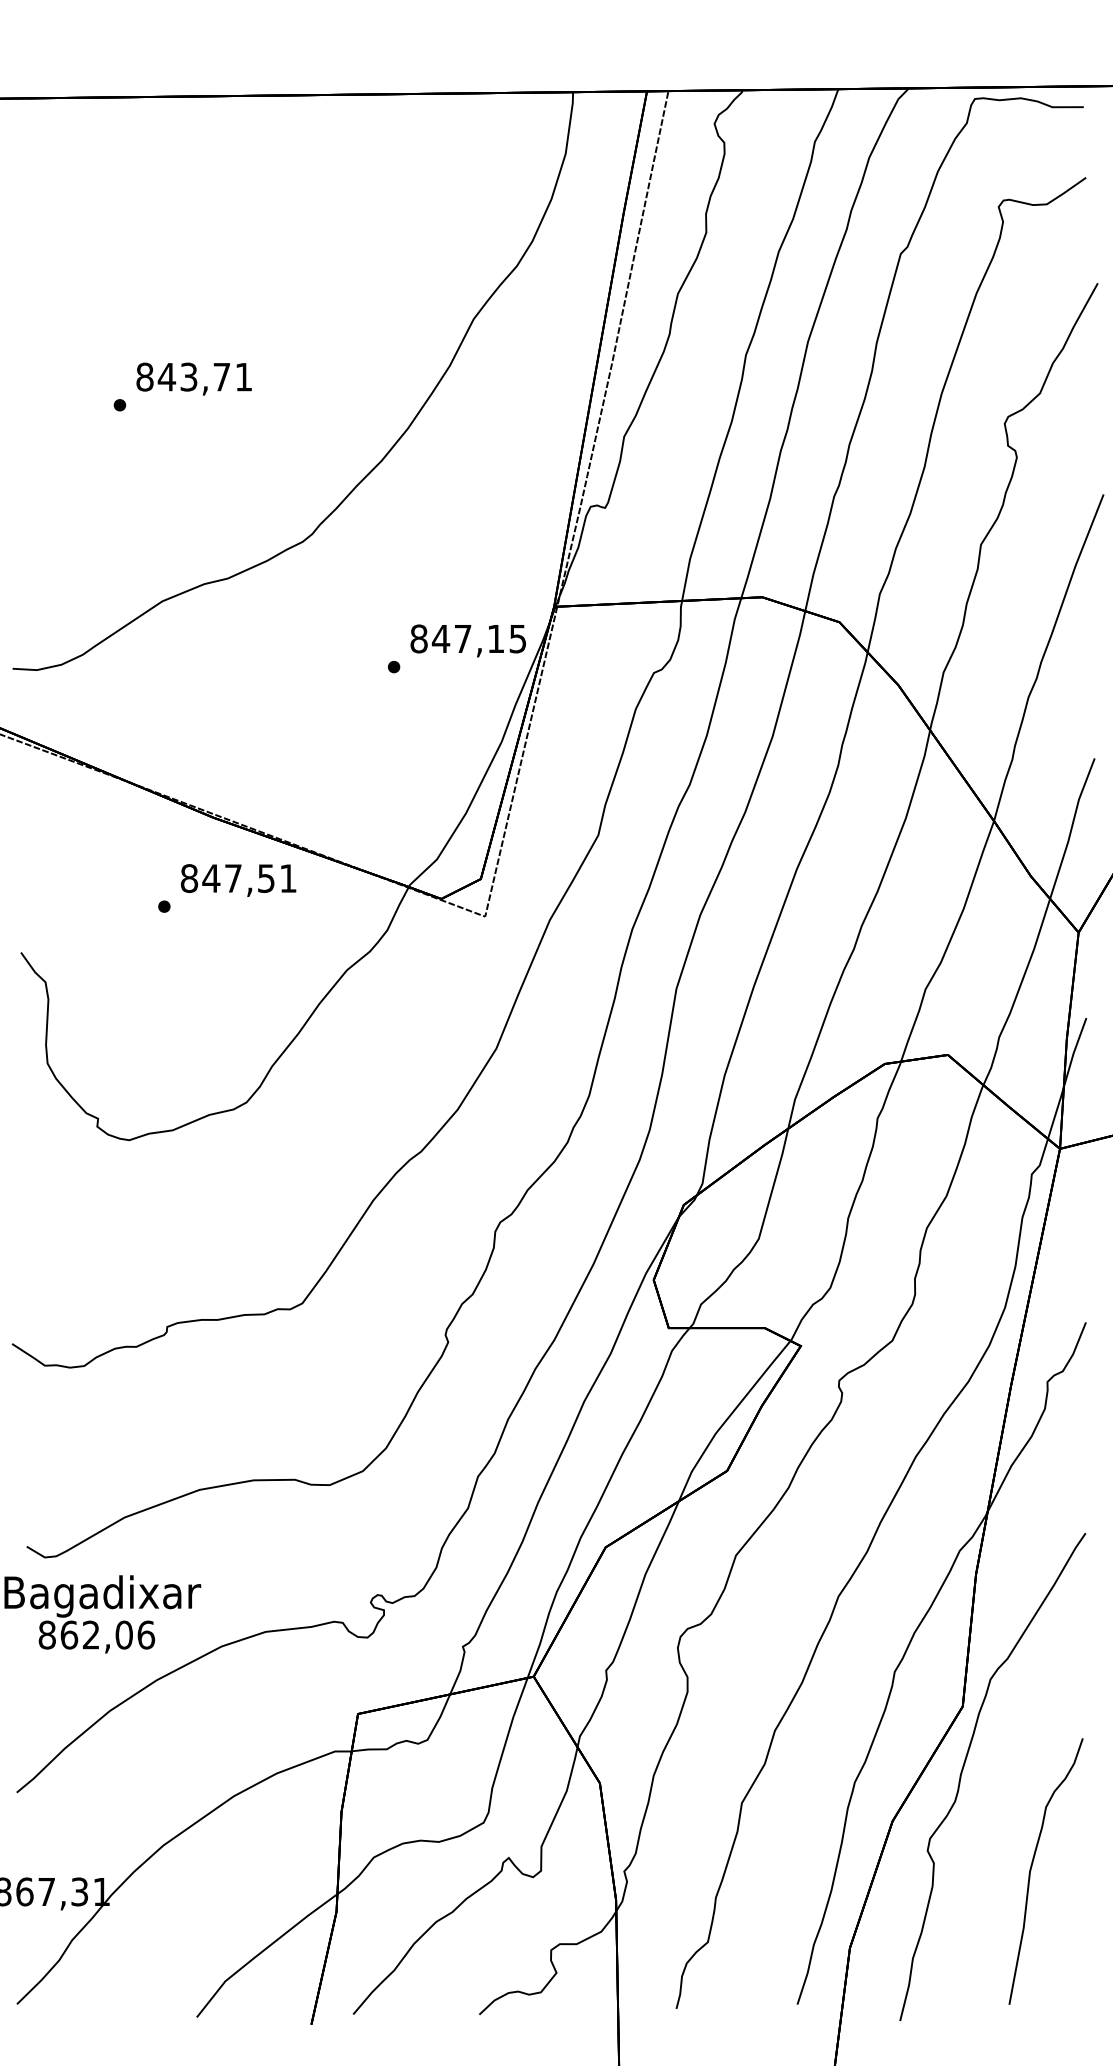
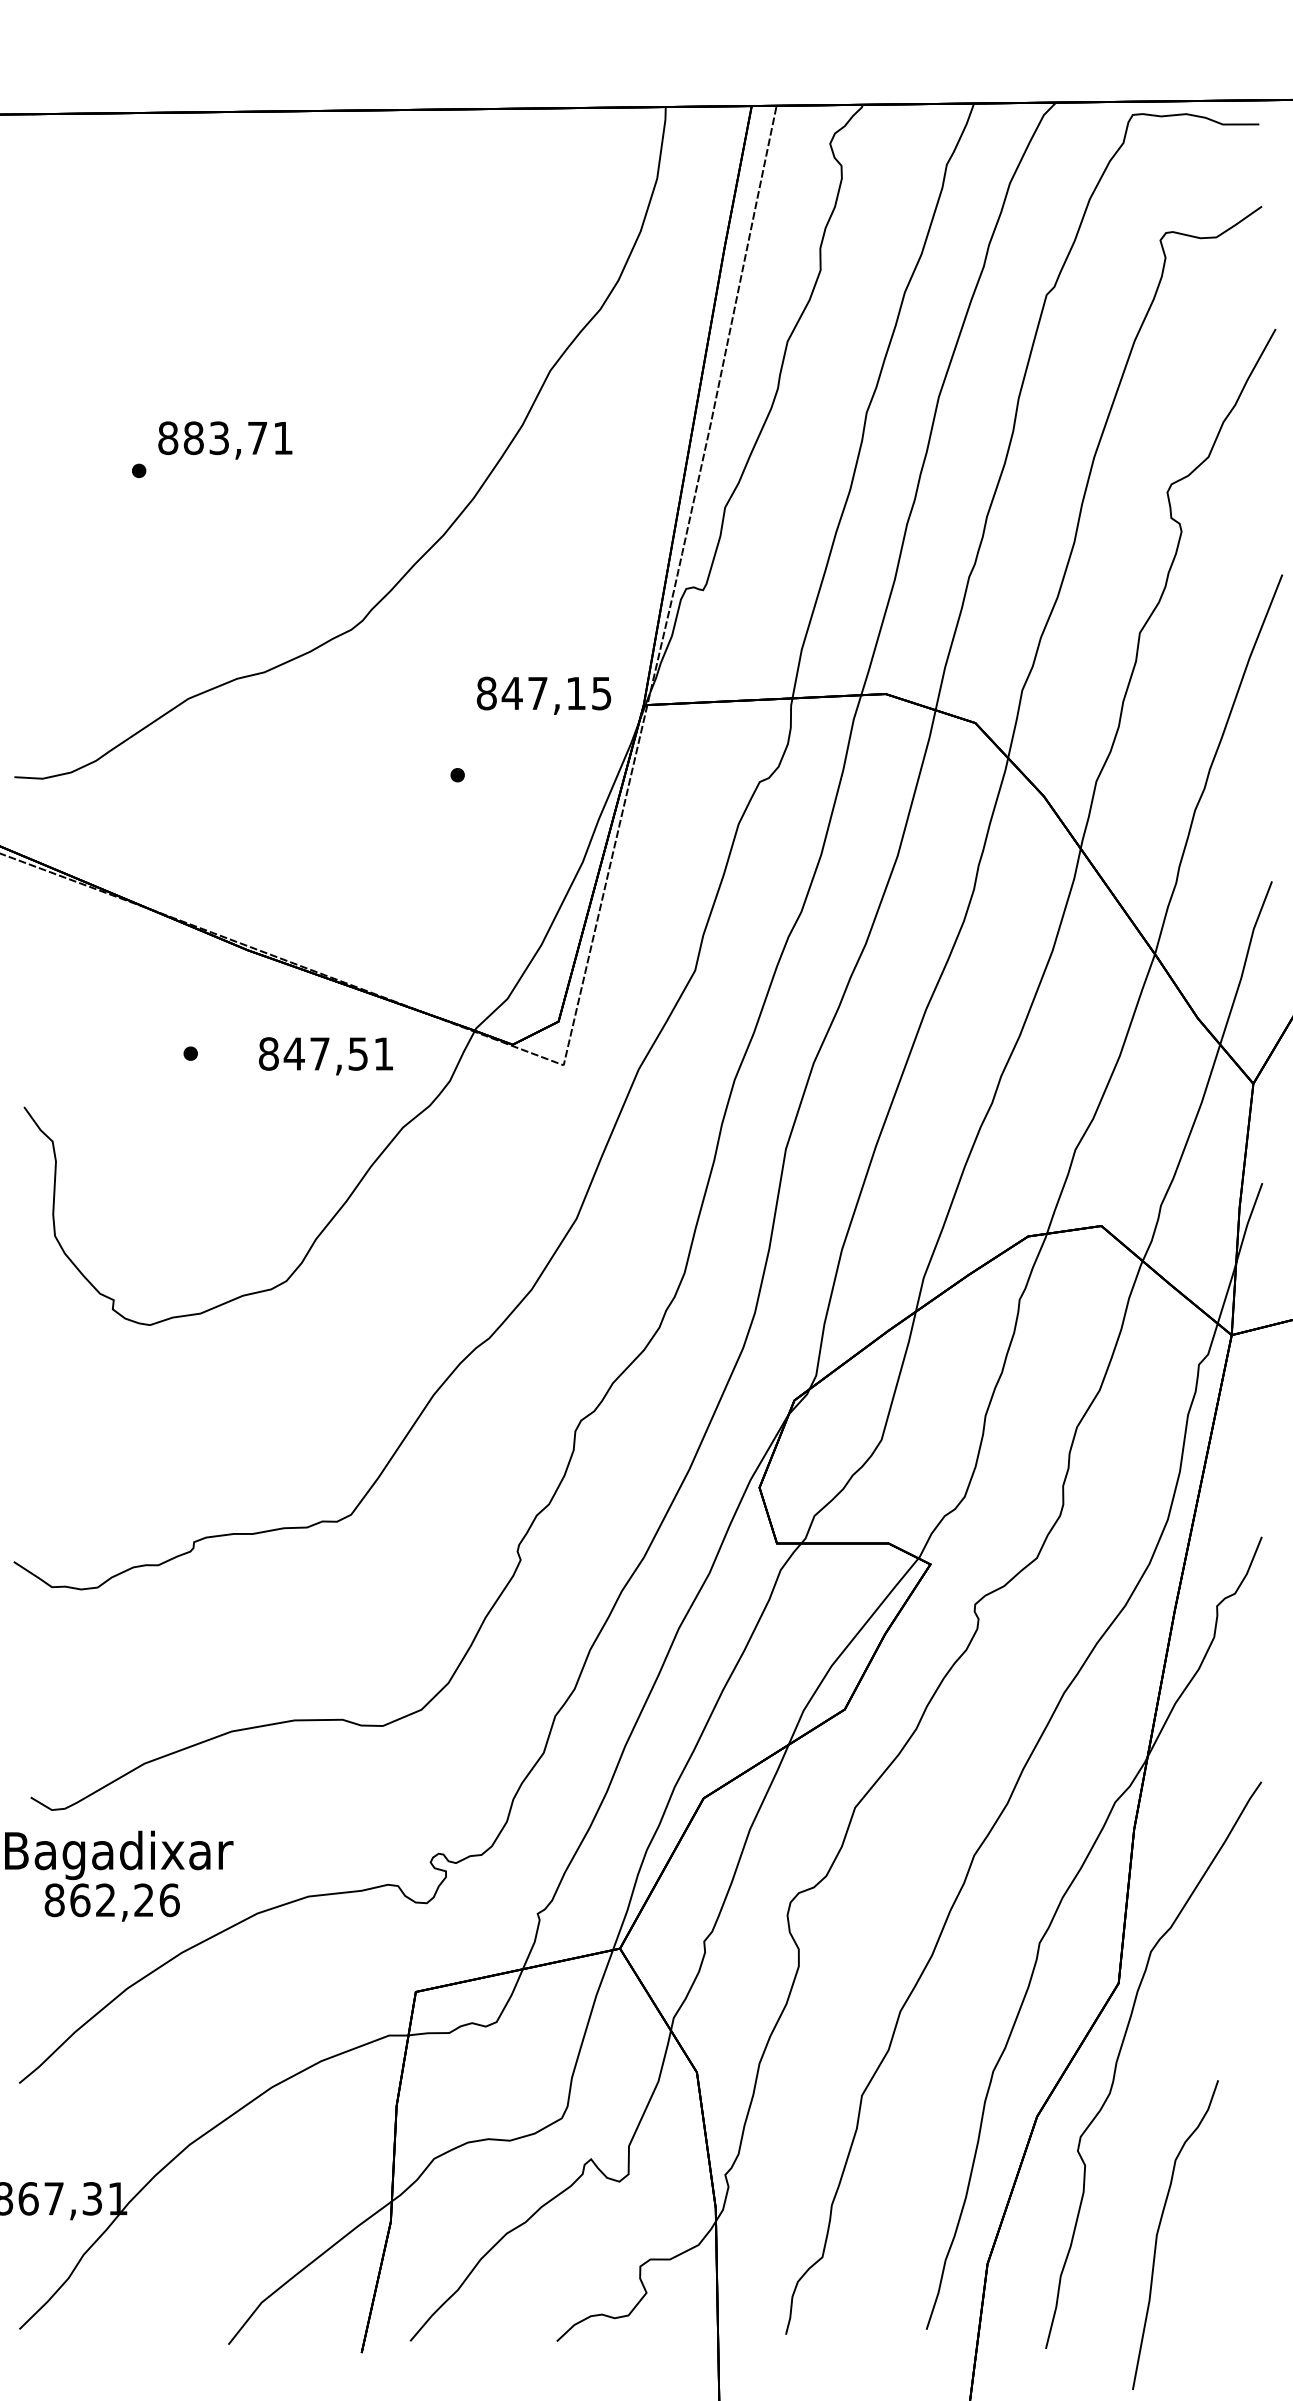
text: (166, 377) -> (193, 438), 843,71 -> 883,71
text: (467, 640) -> (543, 695), moved
text: (238, 880) -> (325, 1056), moved
text: (124, 1635) -> (144, 1900), 862,06 -> 862,26
curve: (1032, 1866) -> (1159, 2229), moved

